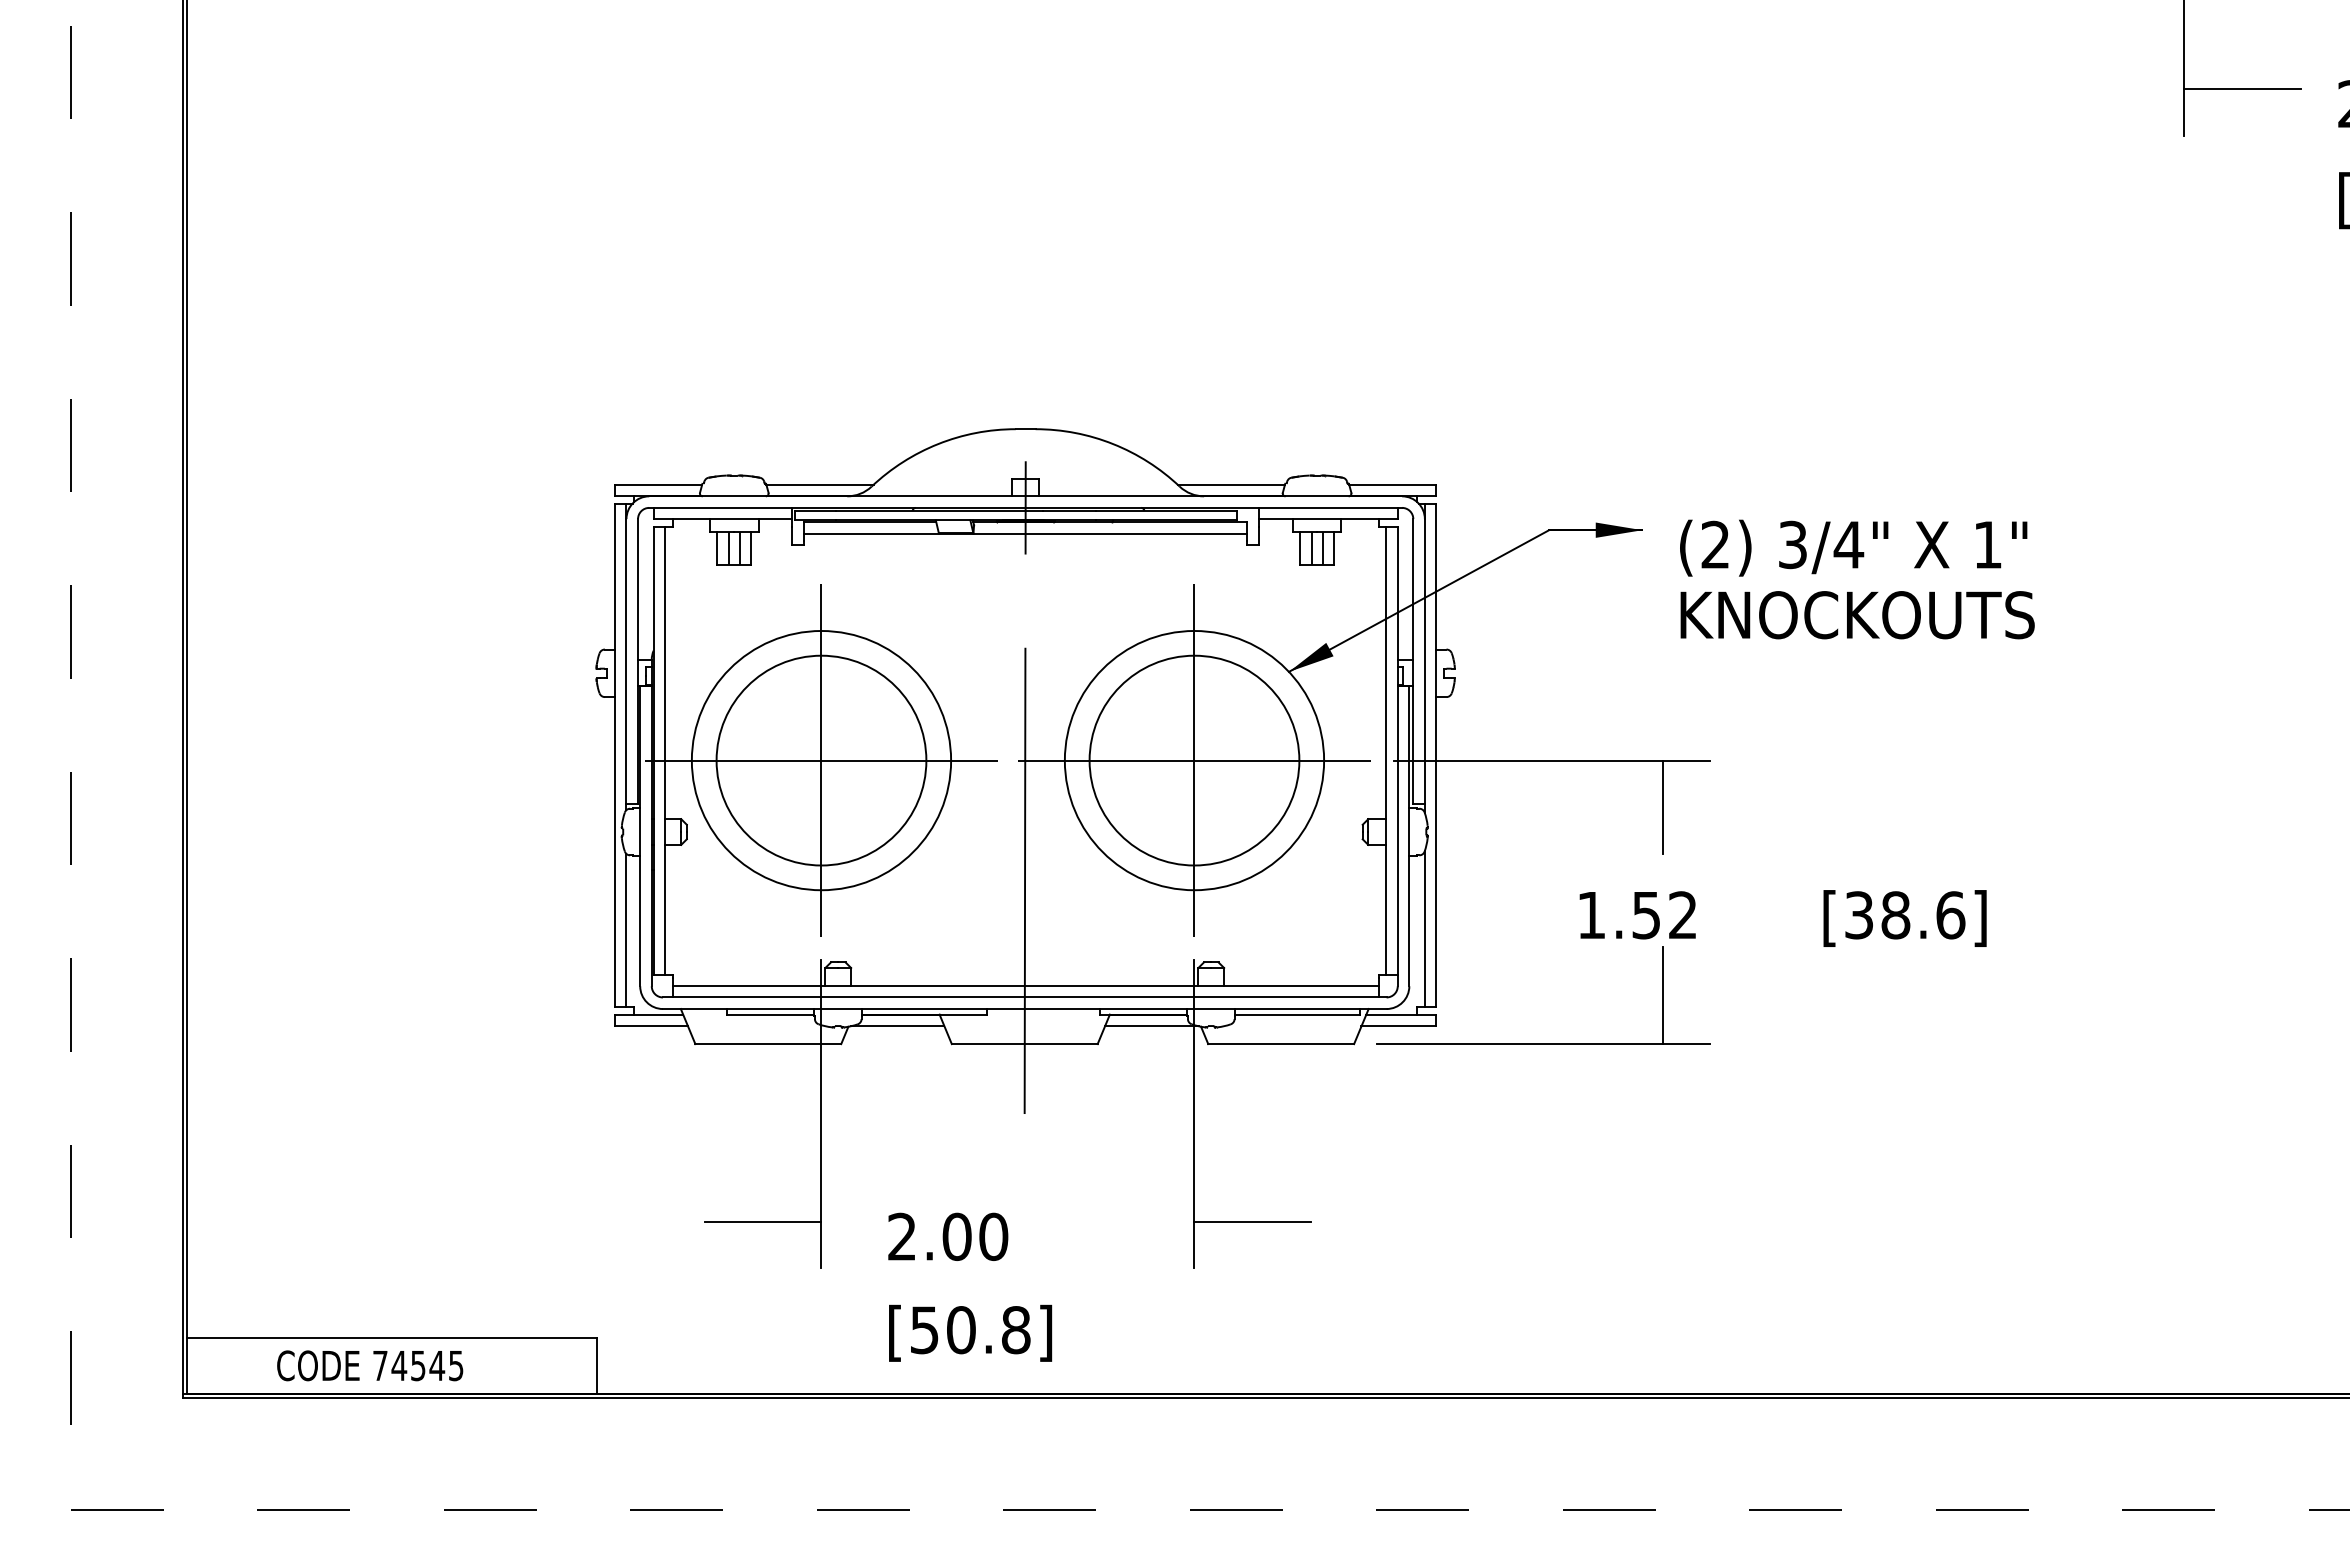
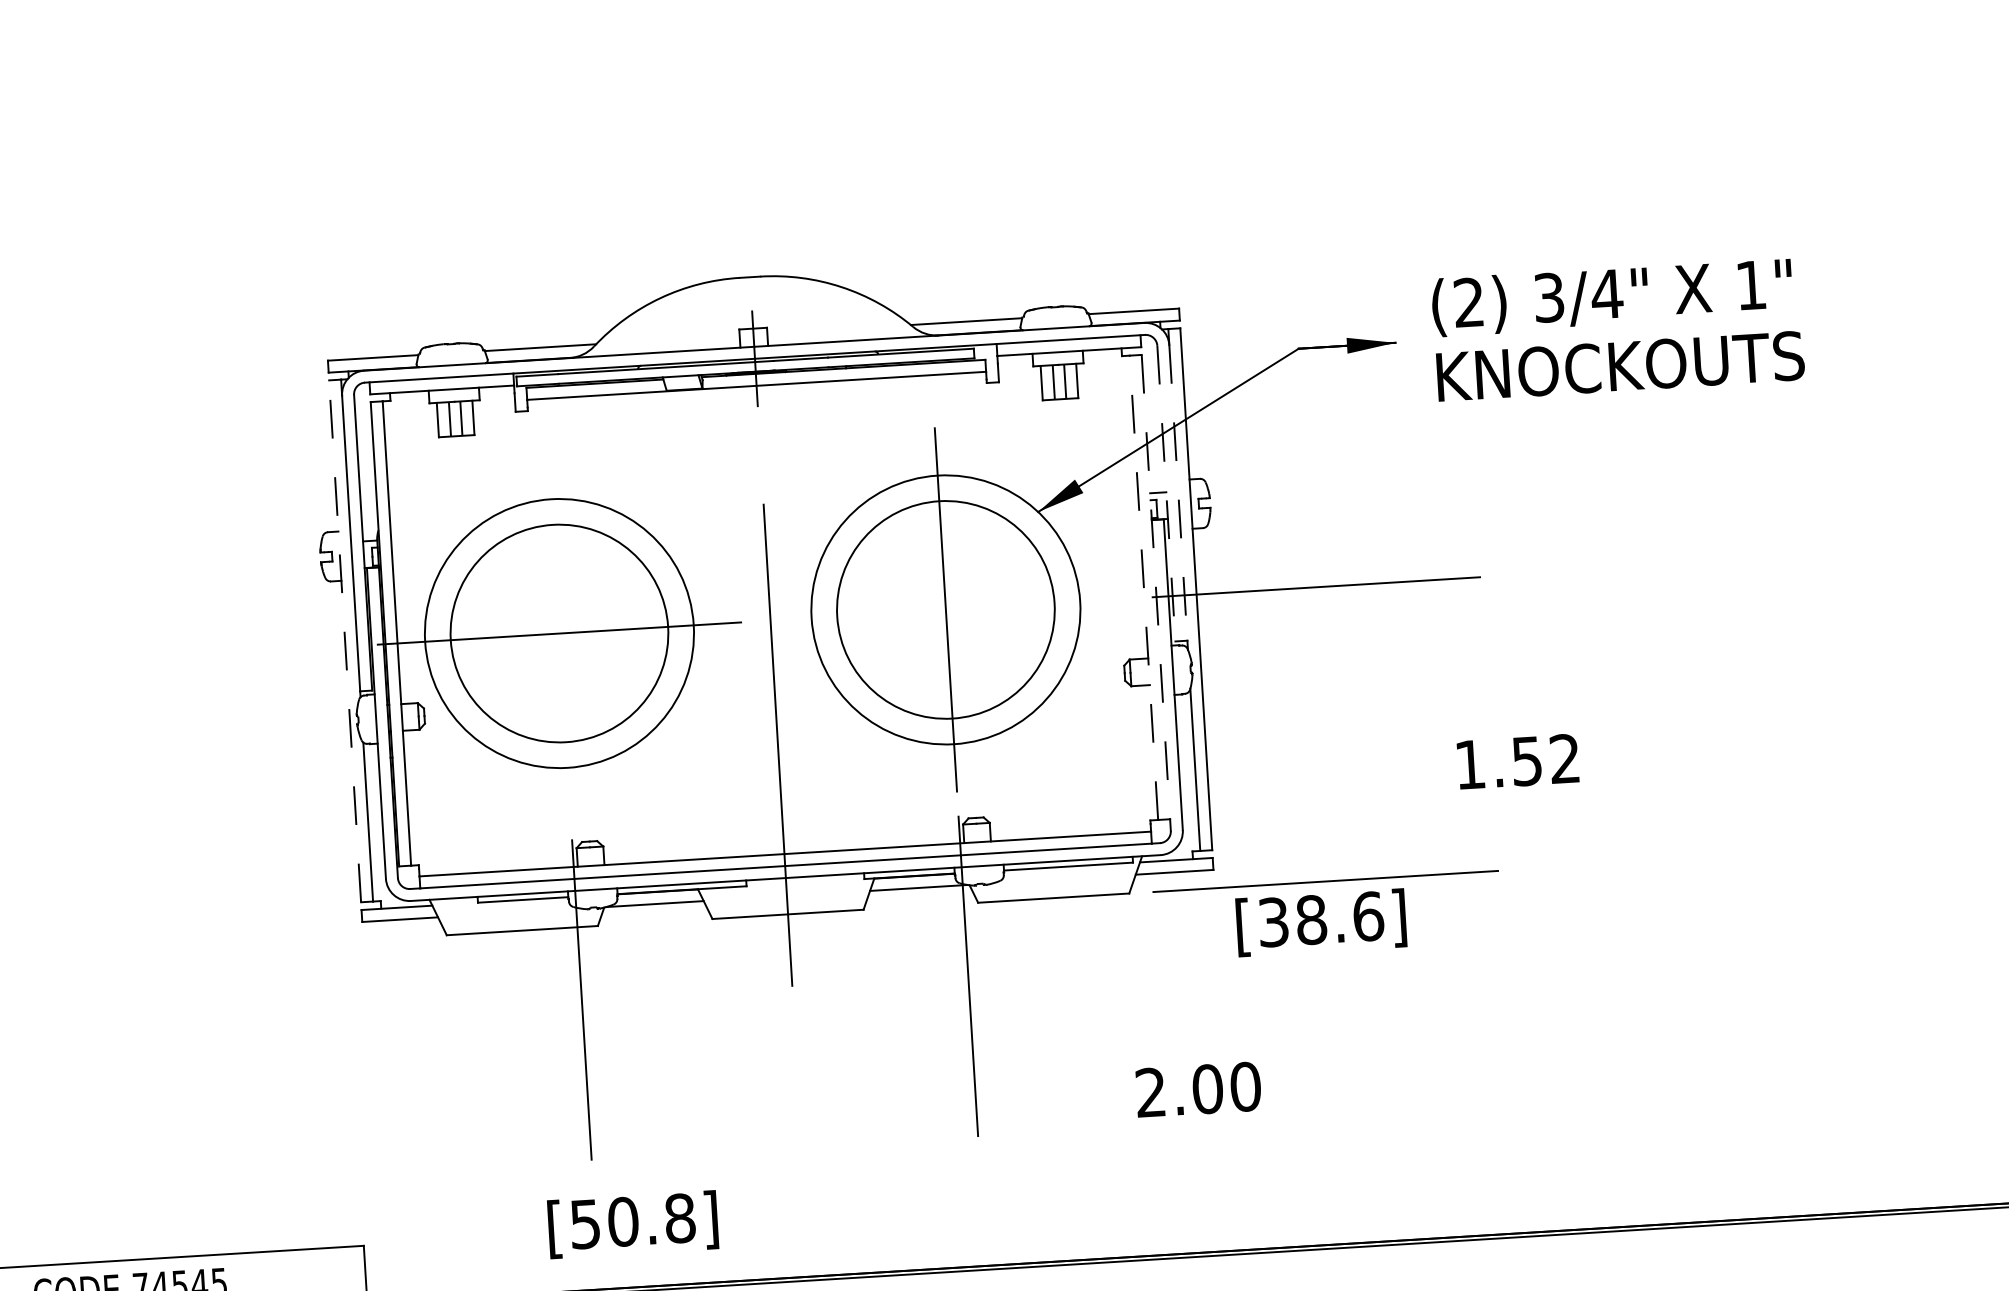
text: (1857, 579) -> (1618, 329), moved
line: (1413, 661) -> (1166, 493), solid -> dashed
line: (1424, 661) -> (1177, 492), solid -> dashed
line: (1386, 750) -> (1144, 587), solid -> dashed
line: (1397, 751) -> (1155, 587), solid -> dashed
line: (614, 755) -> (344, 641), solid -> dashed
line: (821, 760) -> (559, 633), removed
line: (1194, 760) -> (945, 609), removed
line: (1663, 806) -> (1434, 627), removed
text: (1637, 915) -> (1517, 762), moved
text: (1904, 918) -> (1320, 922), moved
line: (1663, 995) -> (1446, 823), removed
line: (762, 1221) -> (527, 1114), removed
line: (1252, 1221) -> (1035, 1083), removed
text: (948, 1236) -> (1198, 1089), moved
text: (970, 1332) -> (633, 1223), moved

